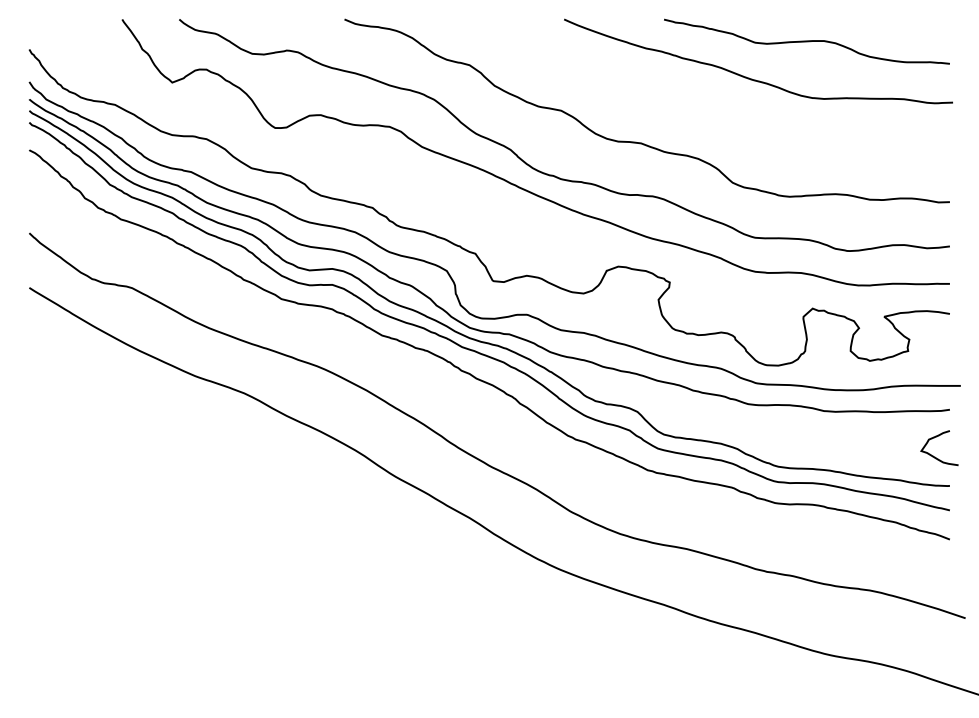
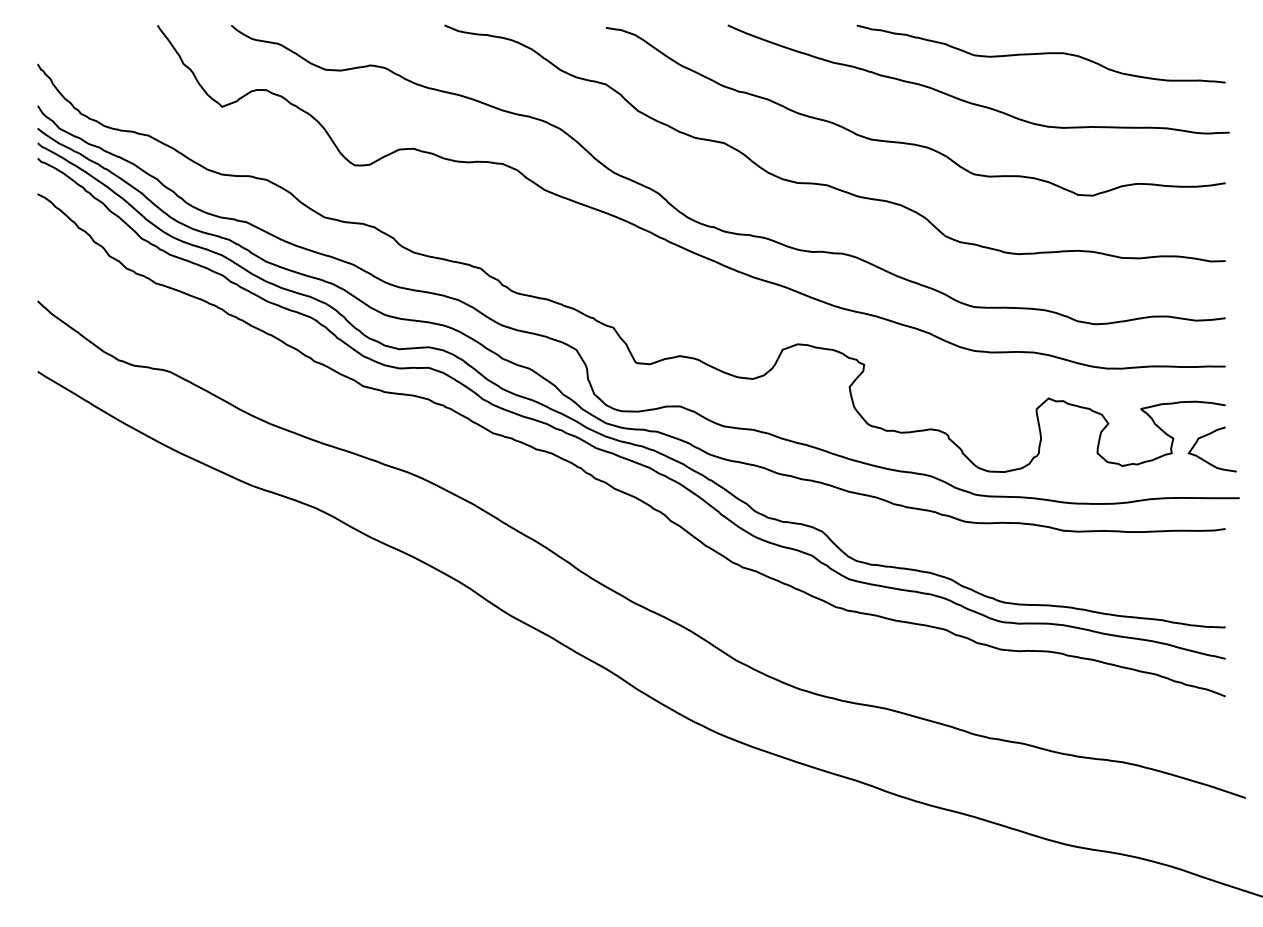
curve: (708, 110) -> (914, 142), added
curve: (935, 456) -> (1207, 460), moved

